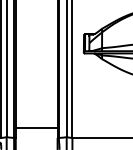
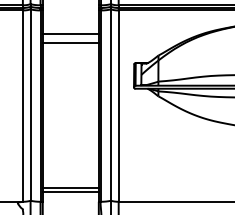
line: (36, 12) -> (70, 33), added
line: (36, 18) -> (70, 42), added
line: (36, 130) -> (70, 191), added

